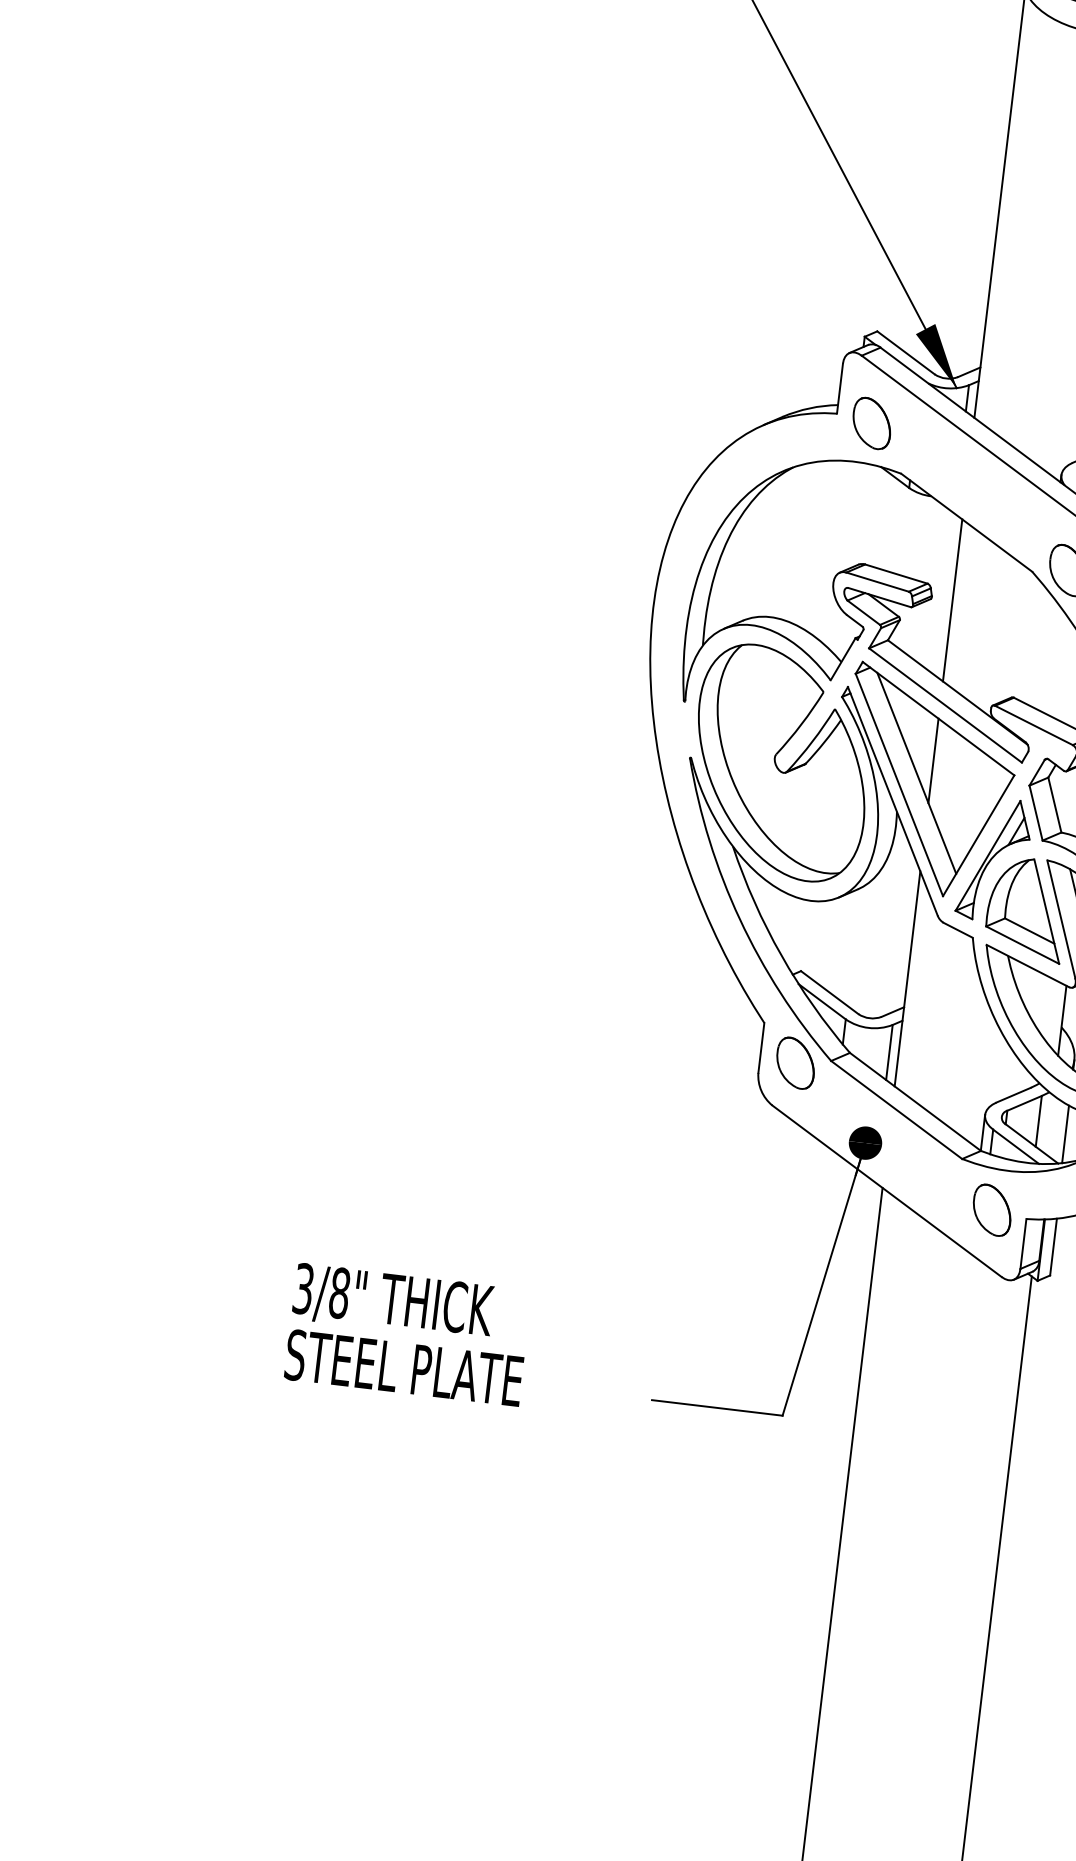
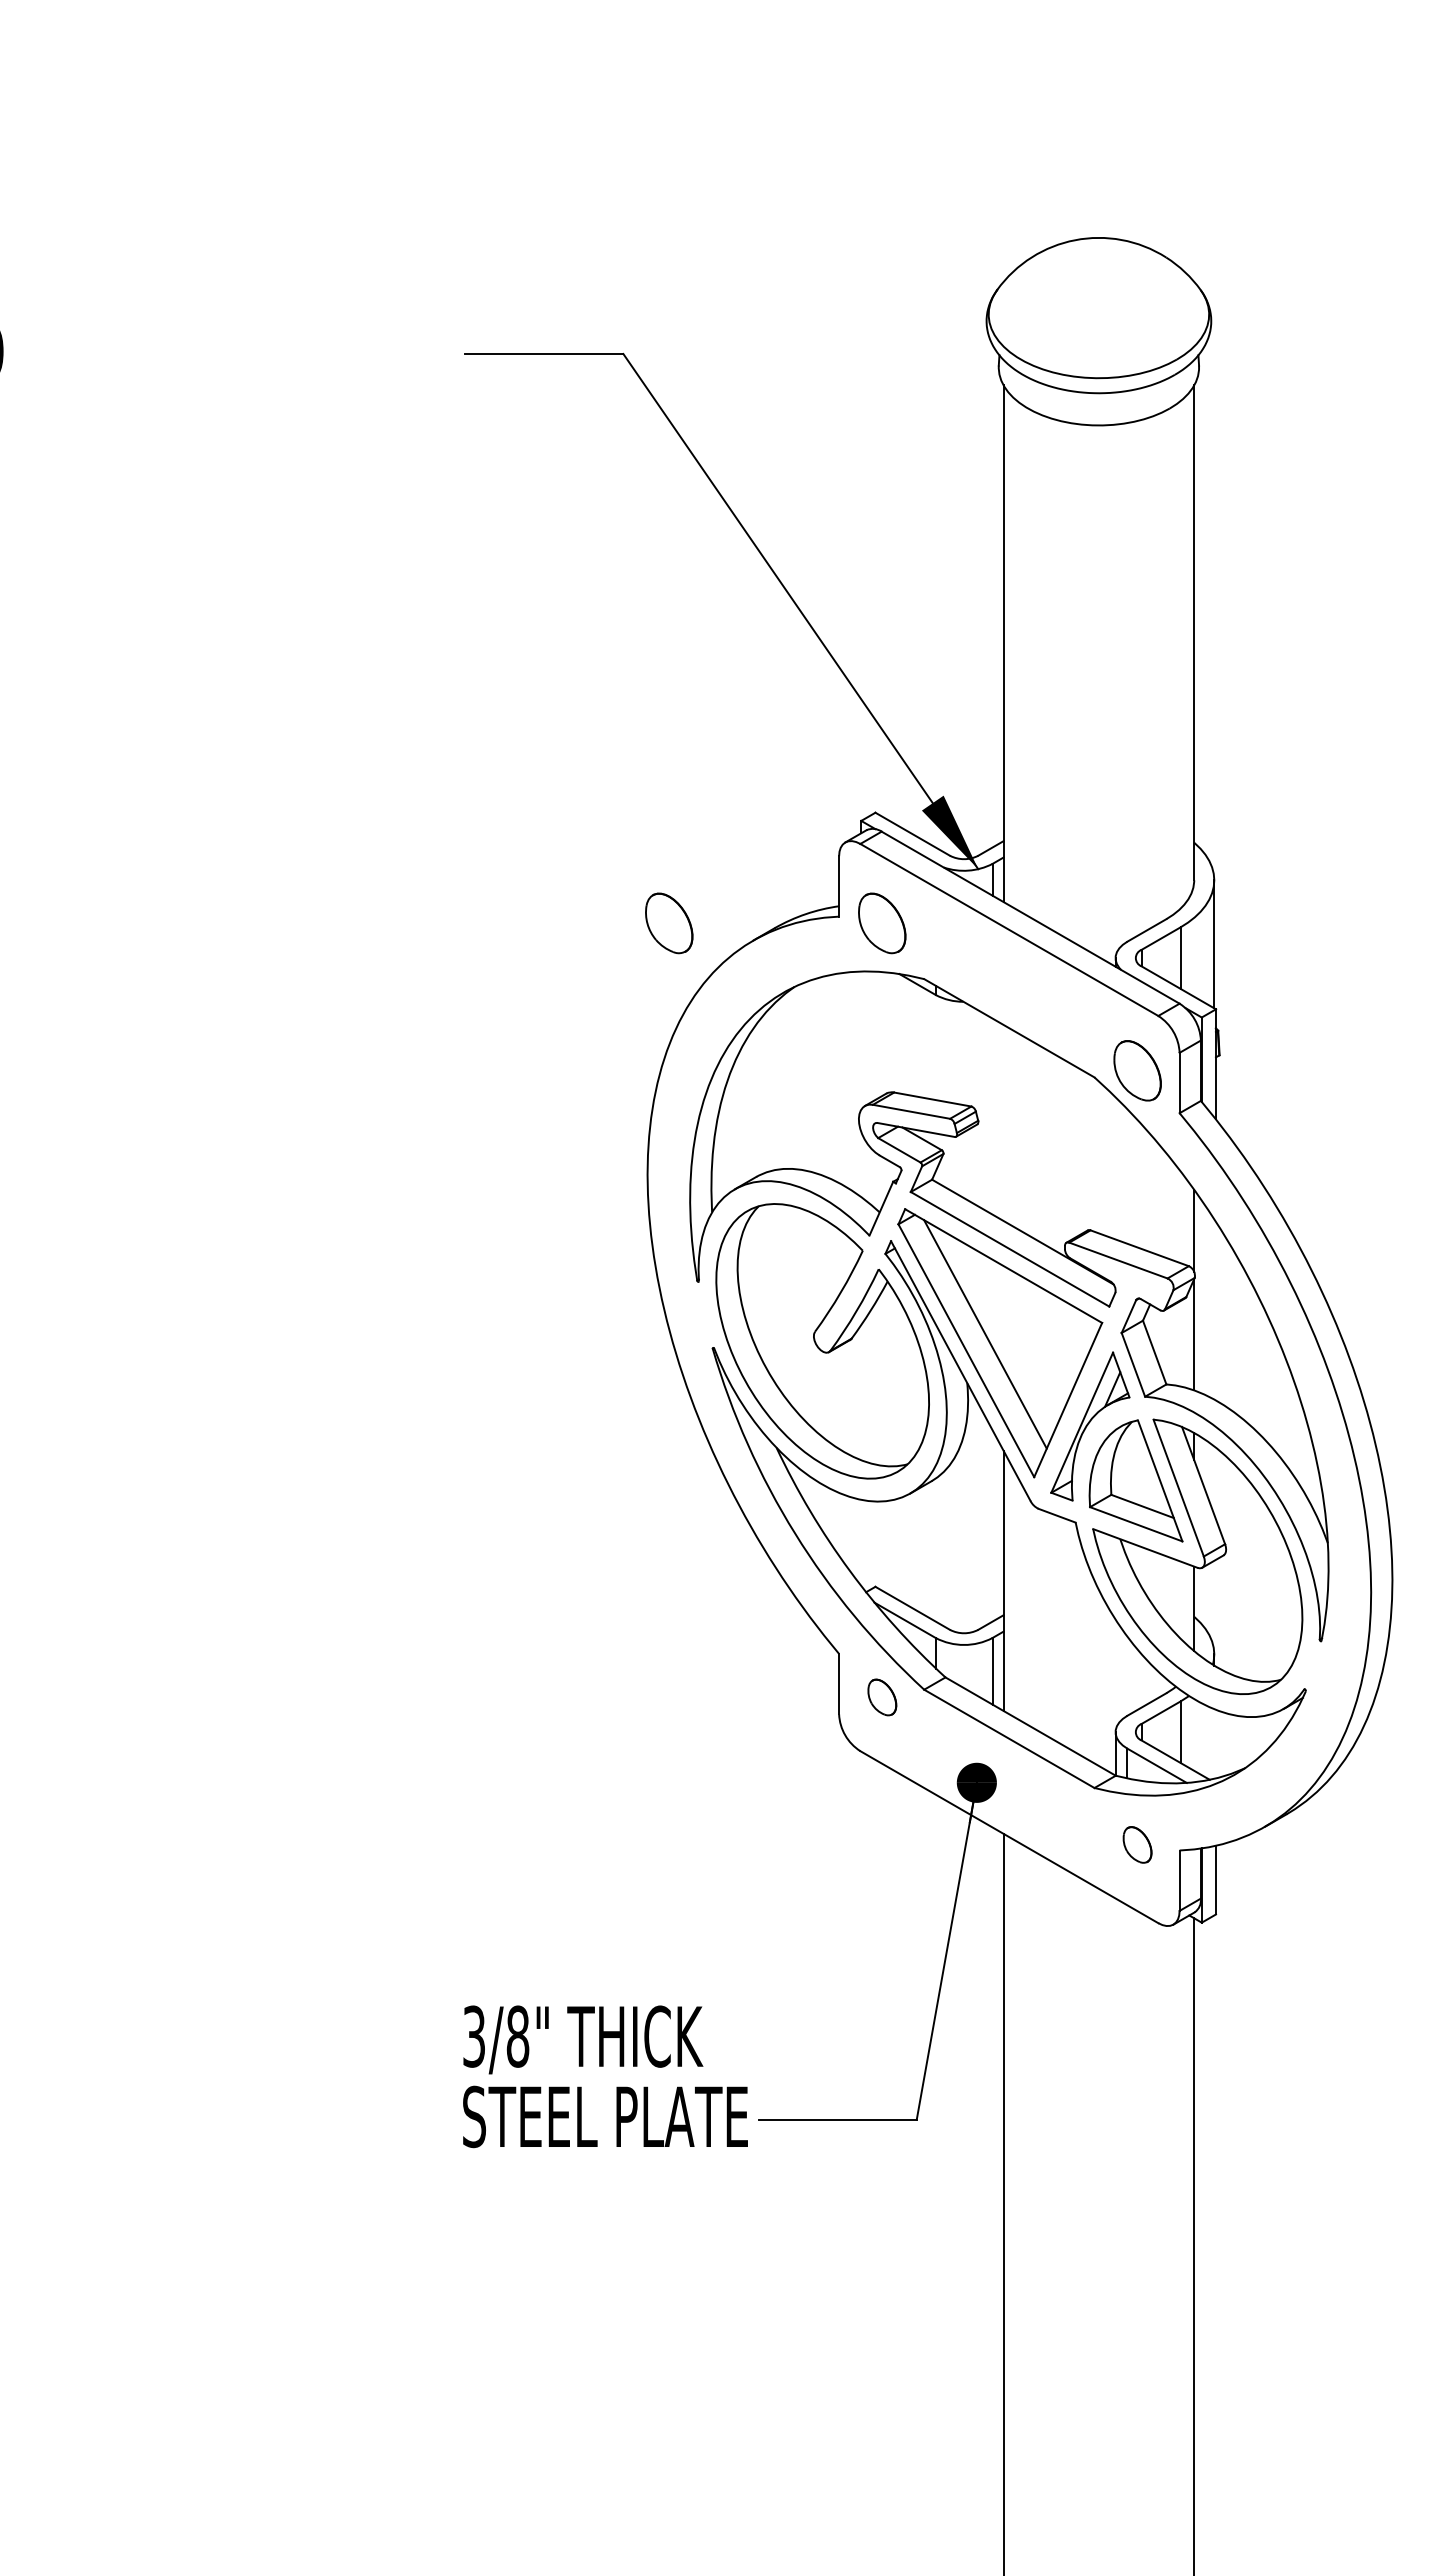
part: (696, 402) -> (669, 923), added
line: (952, 600) -> (1003, 1122), removed
line: (933, 761) -> (1003, 1317), removed
part: (795, 1063) -> (882, 1697), size x0.6
line: (1065, 1134) -> (1214, 1743), removed
part: (992, 1209) -> (1137, 1844), size x0.6
text: (408, 1334) -> (605, 2076), moved

